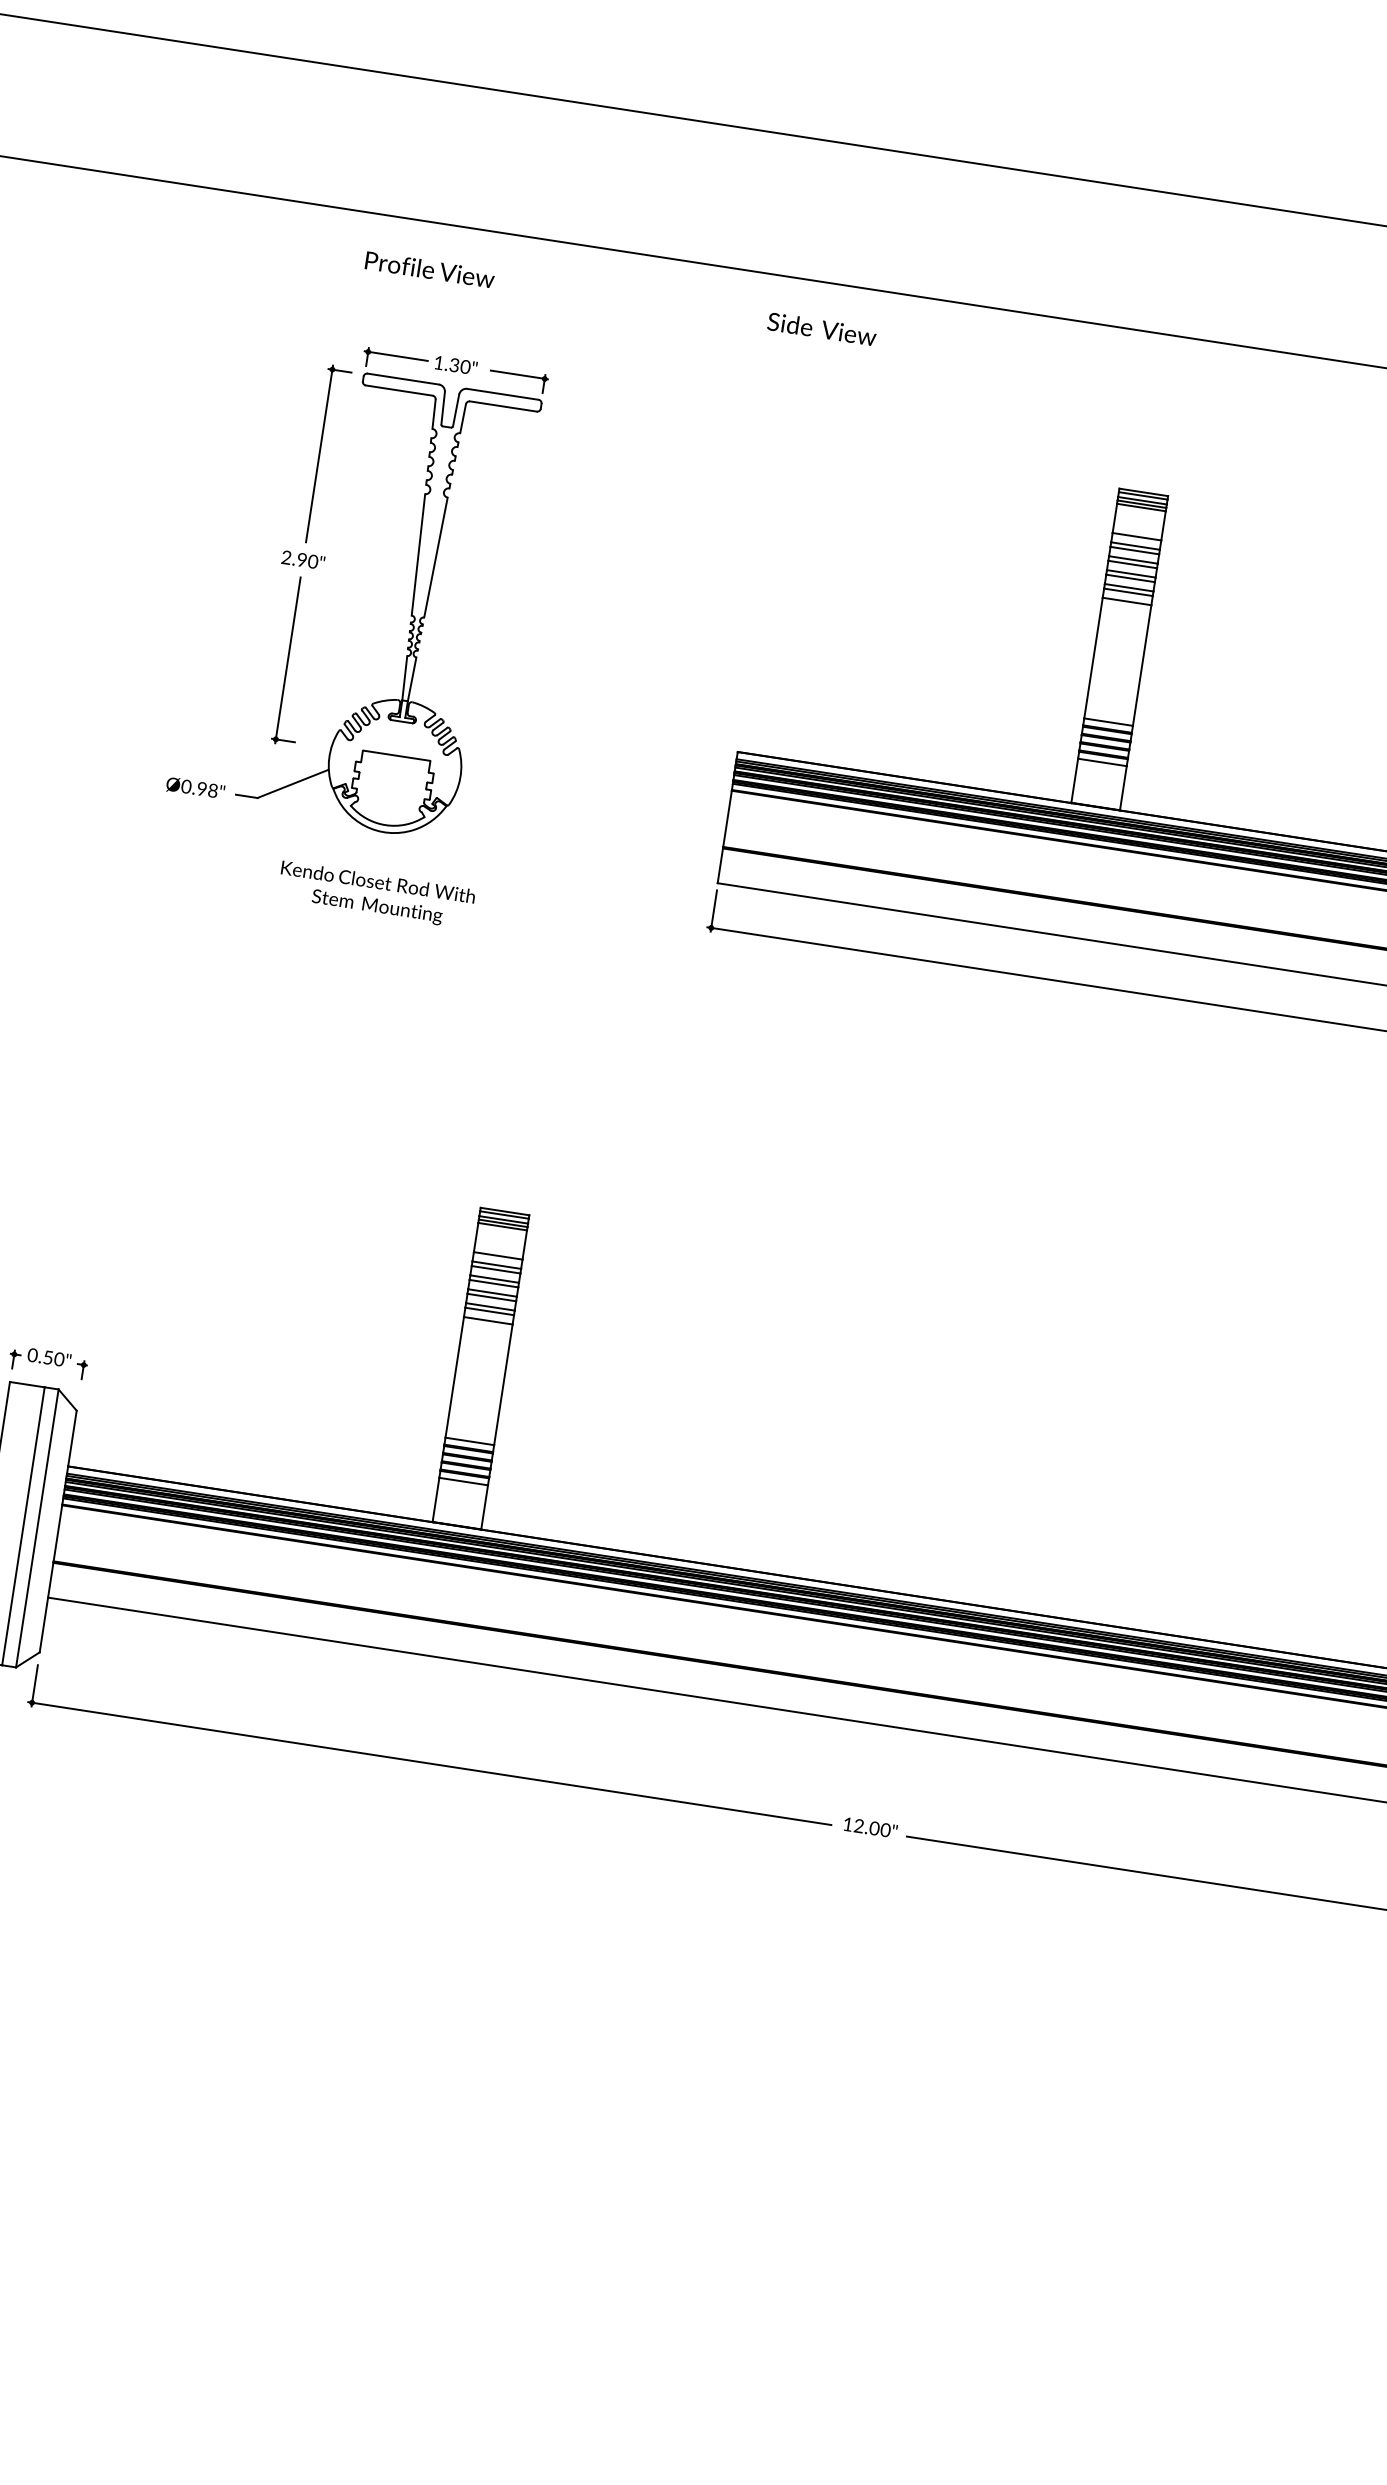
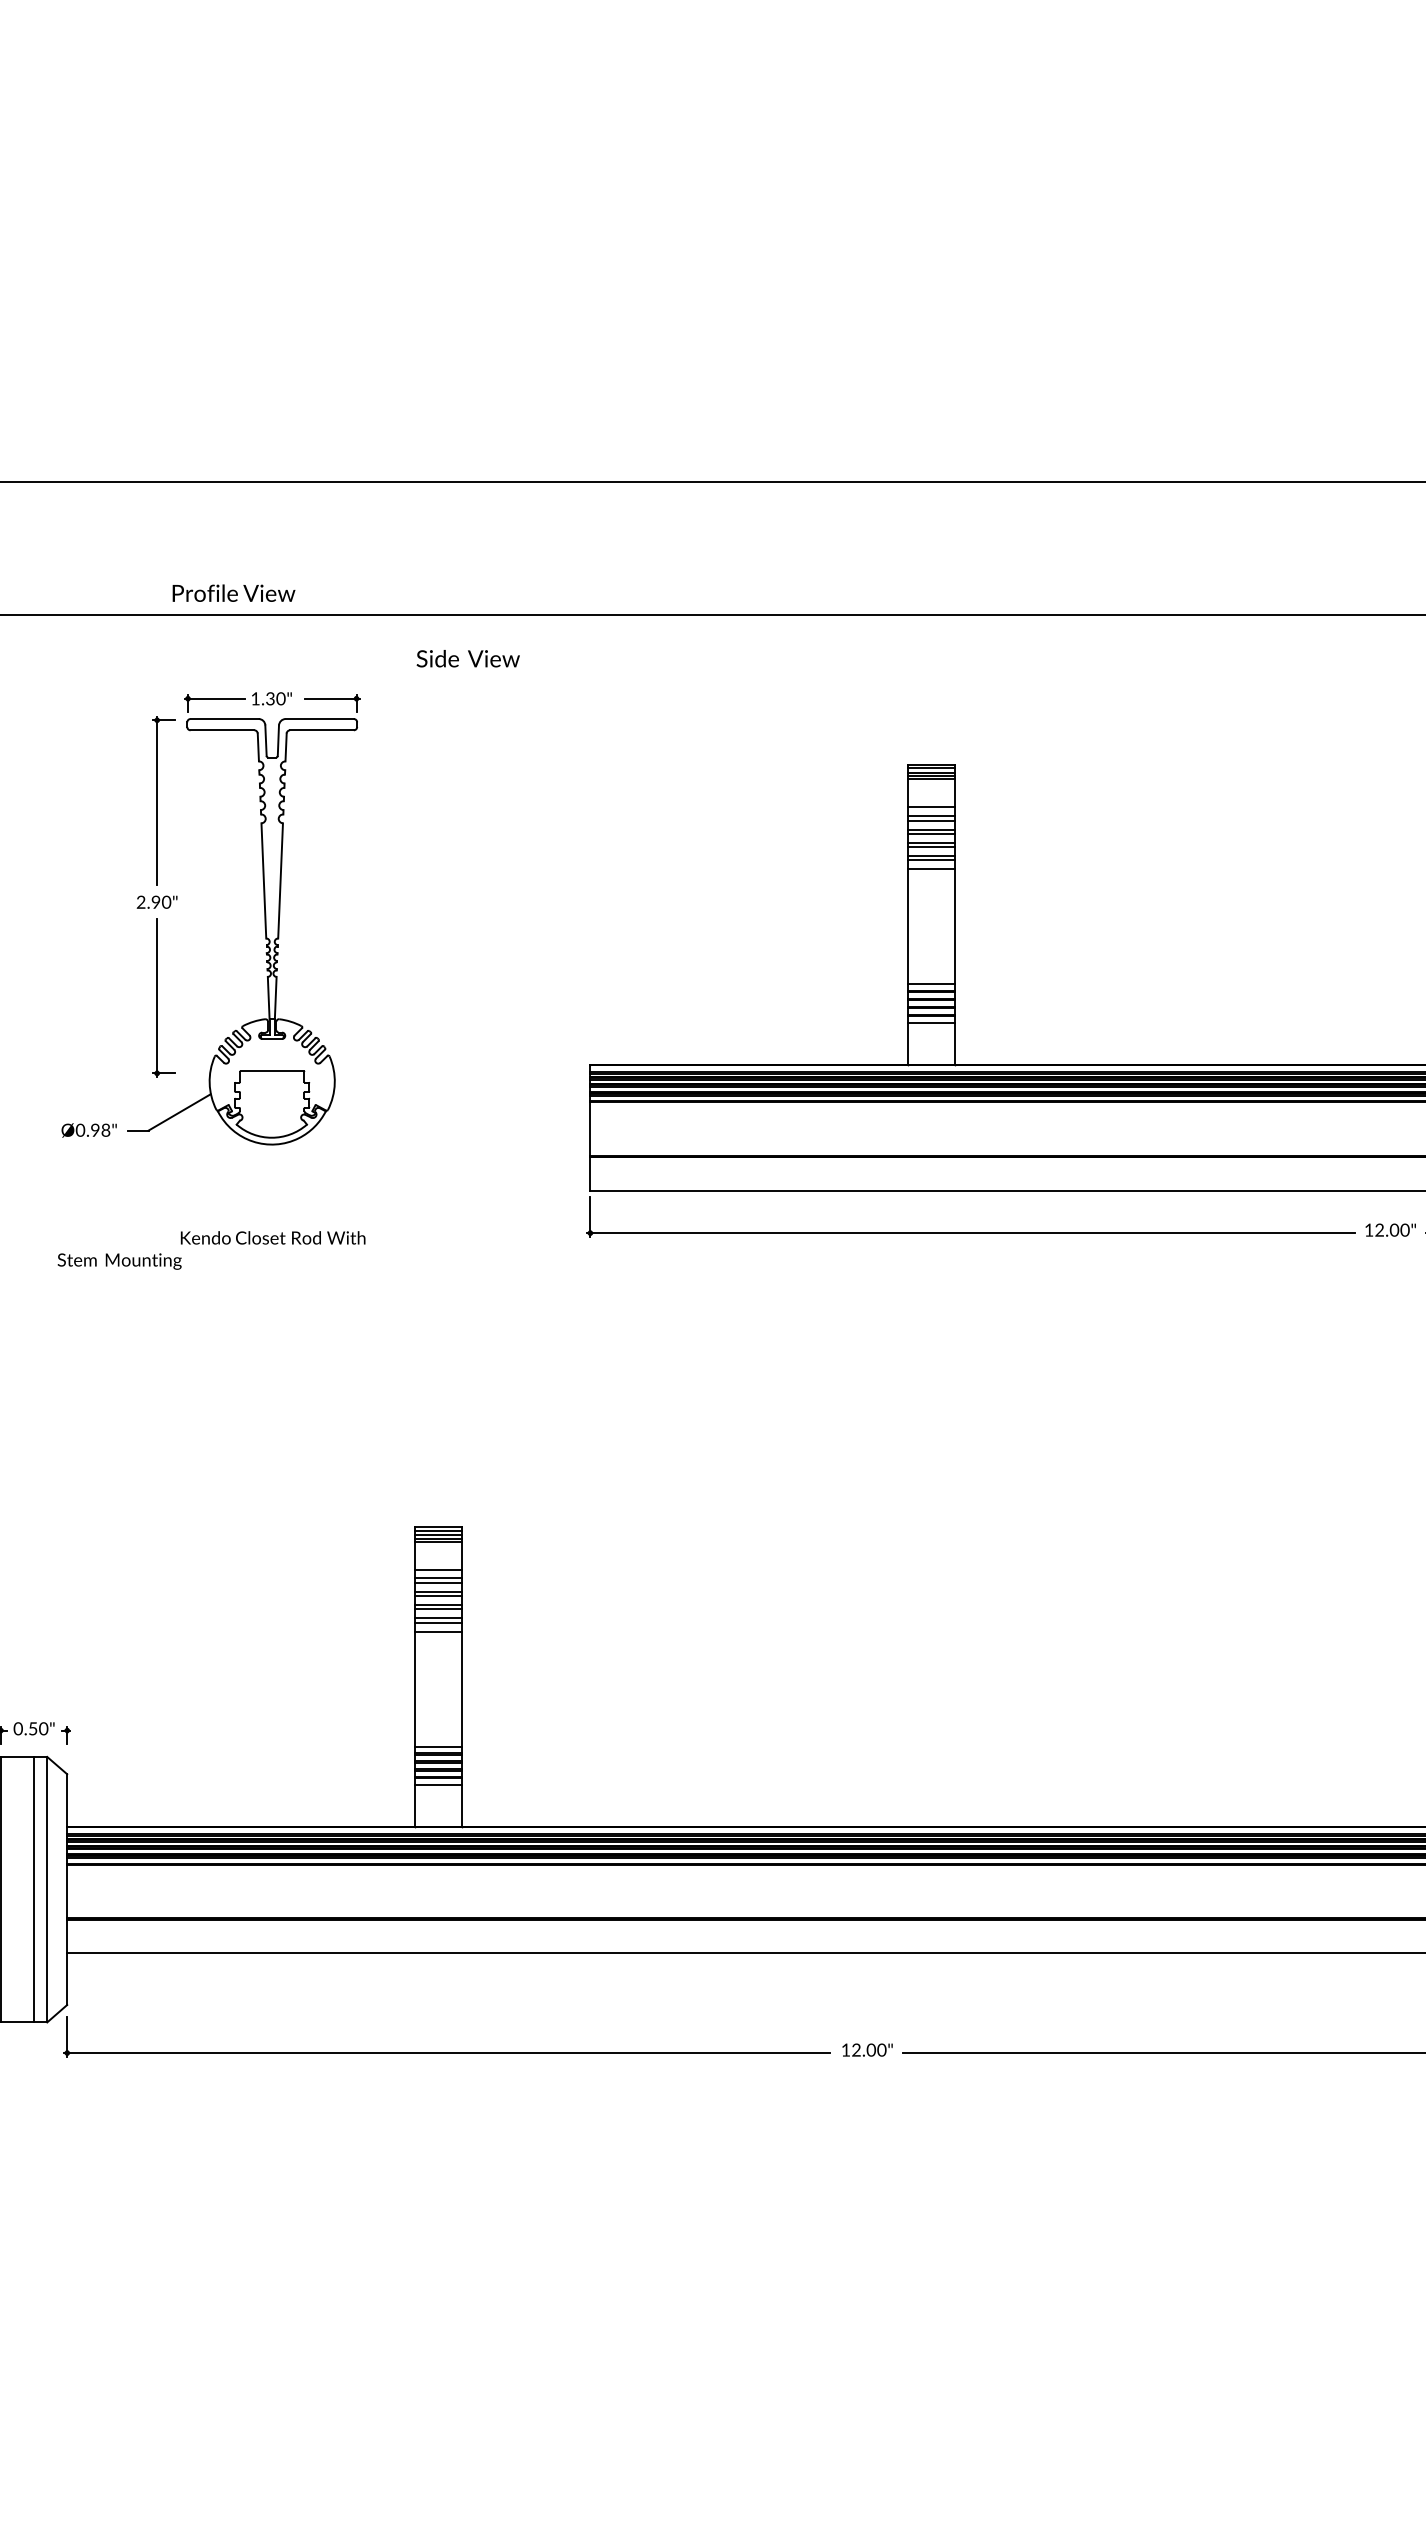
text: (429, 268) -> (233, 592), moved
text: (821, 328) -> (467, 658), moved
part: (325, 560) -> (177, 899), moved
text: (377, 907) -> (119, 1261), moved

